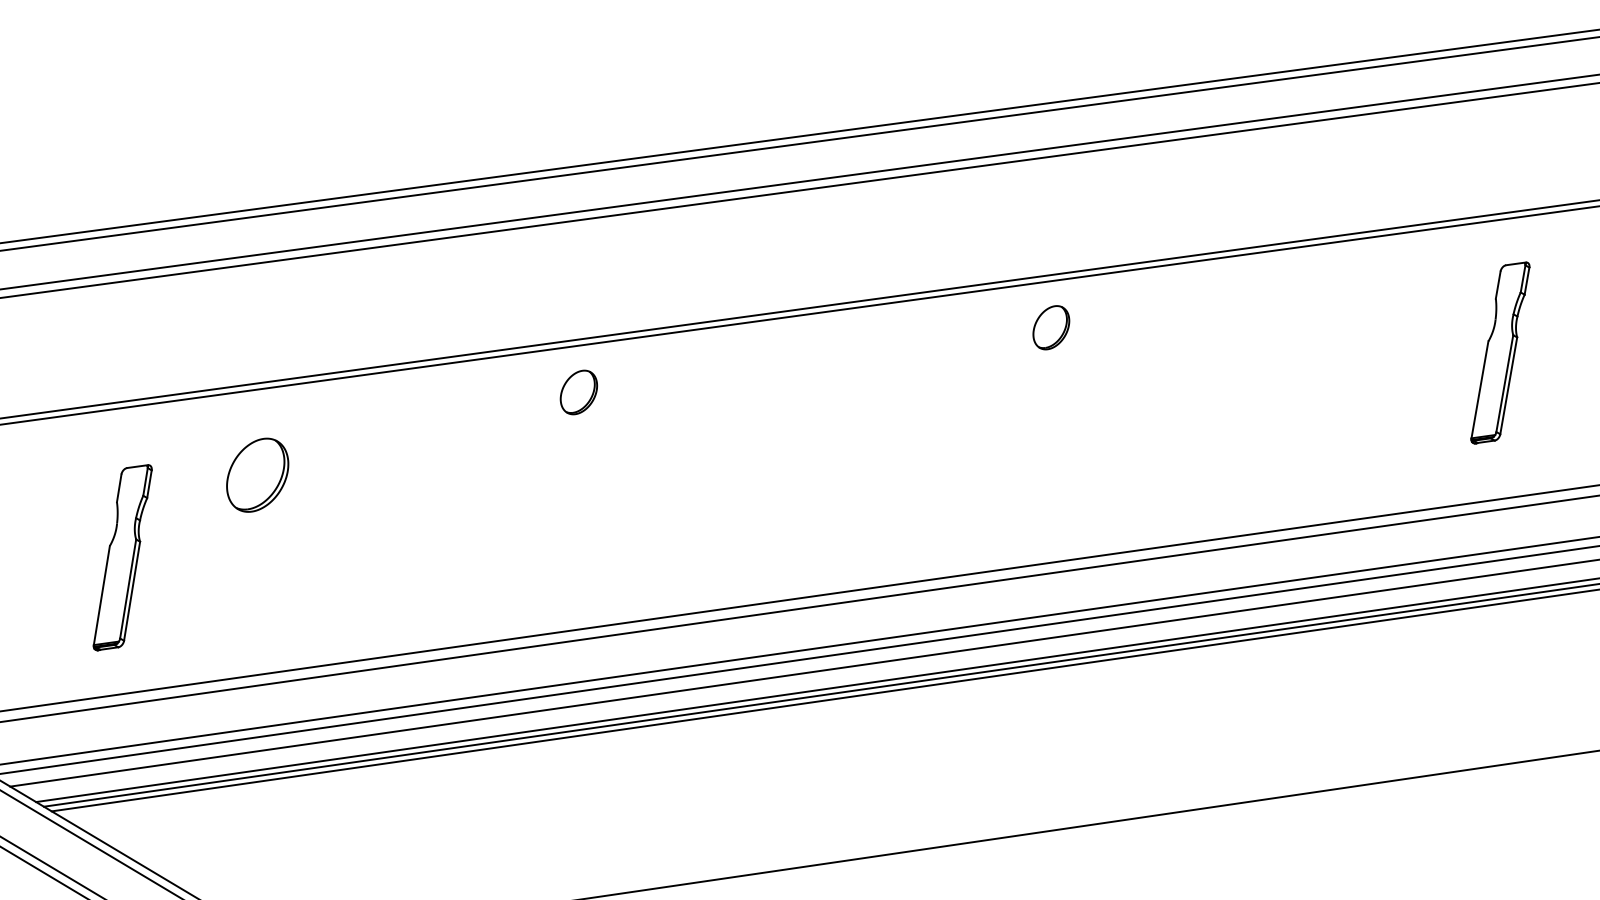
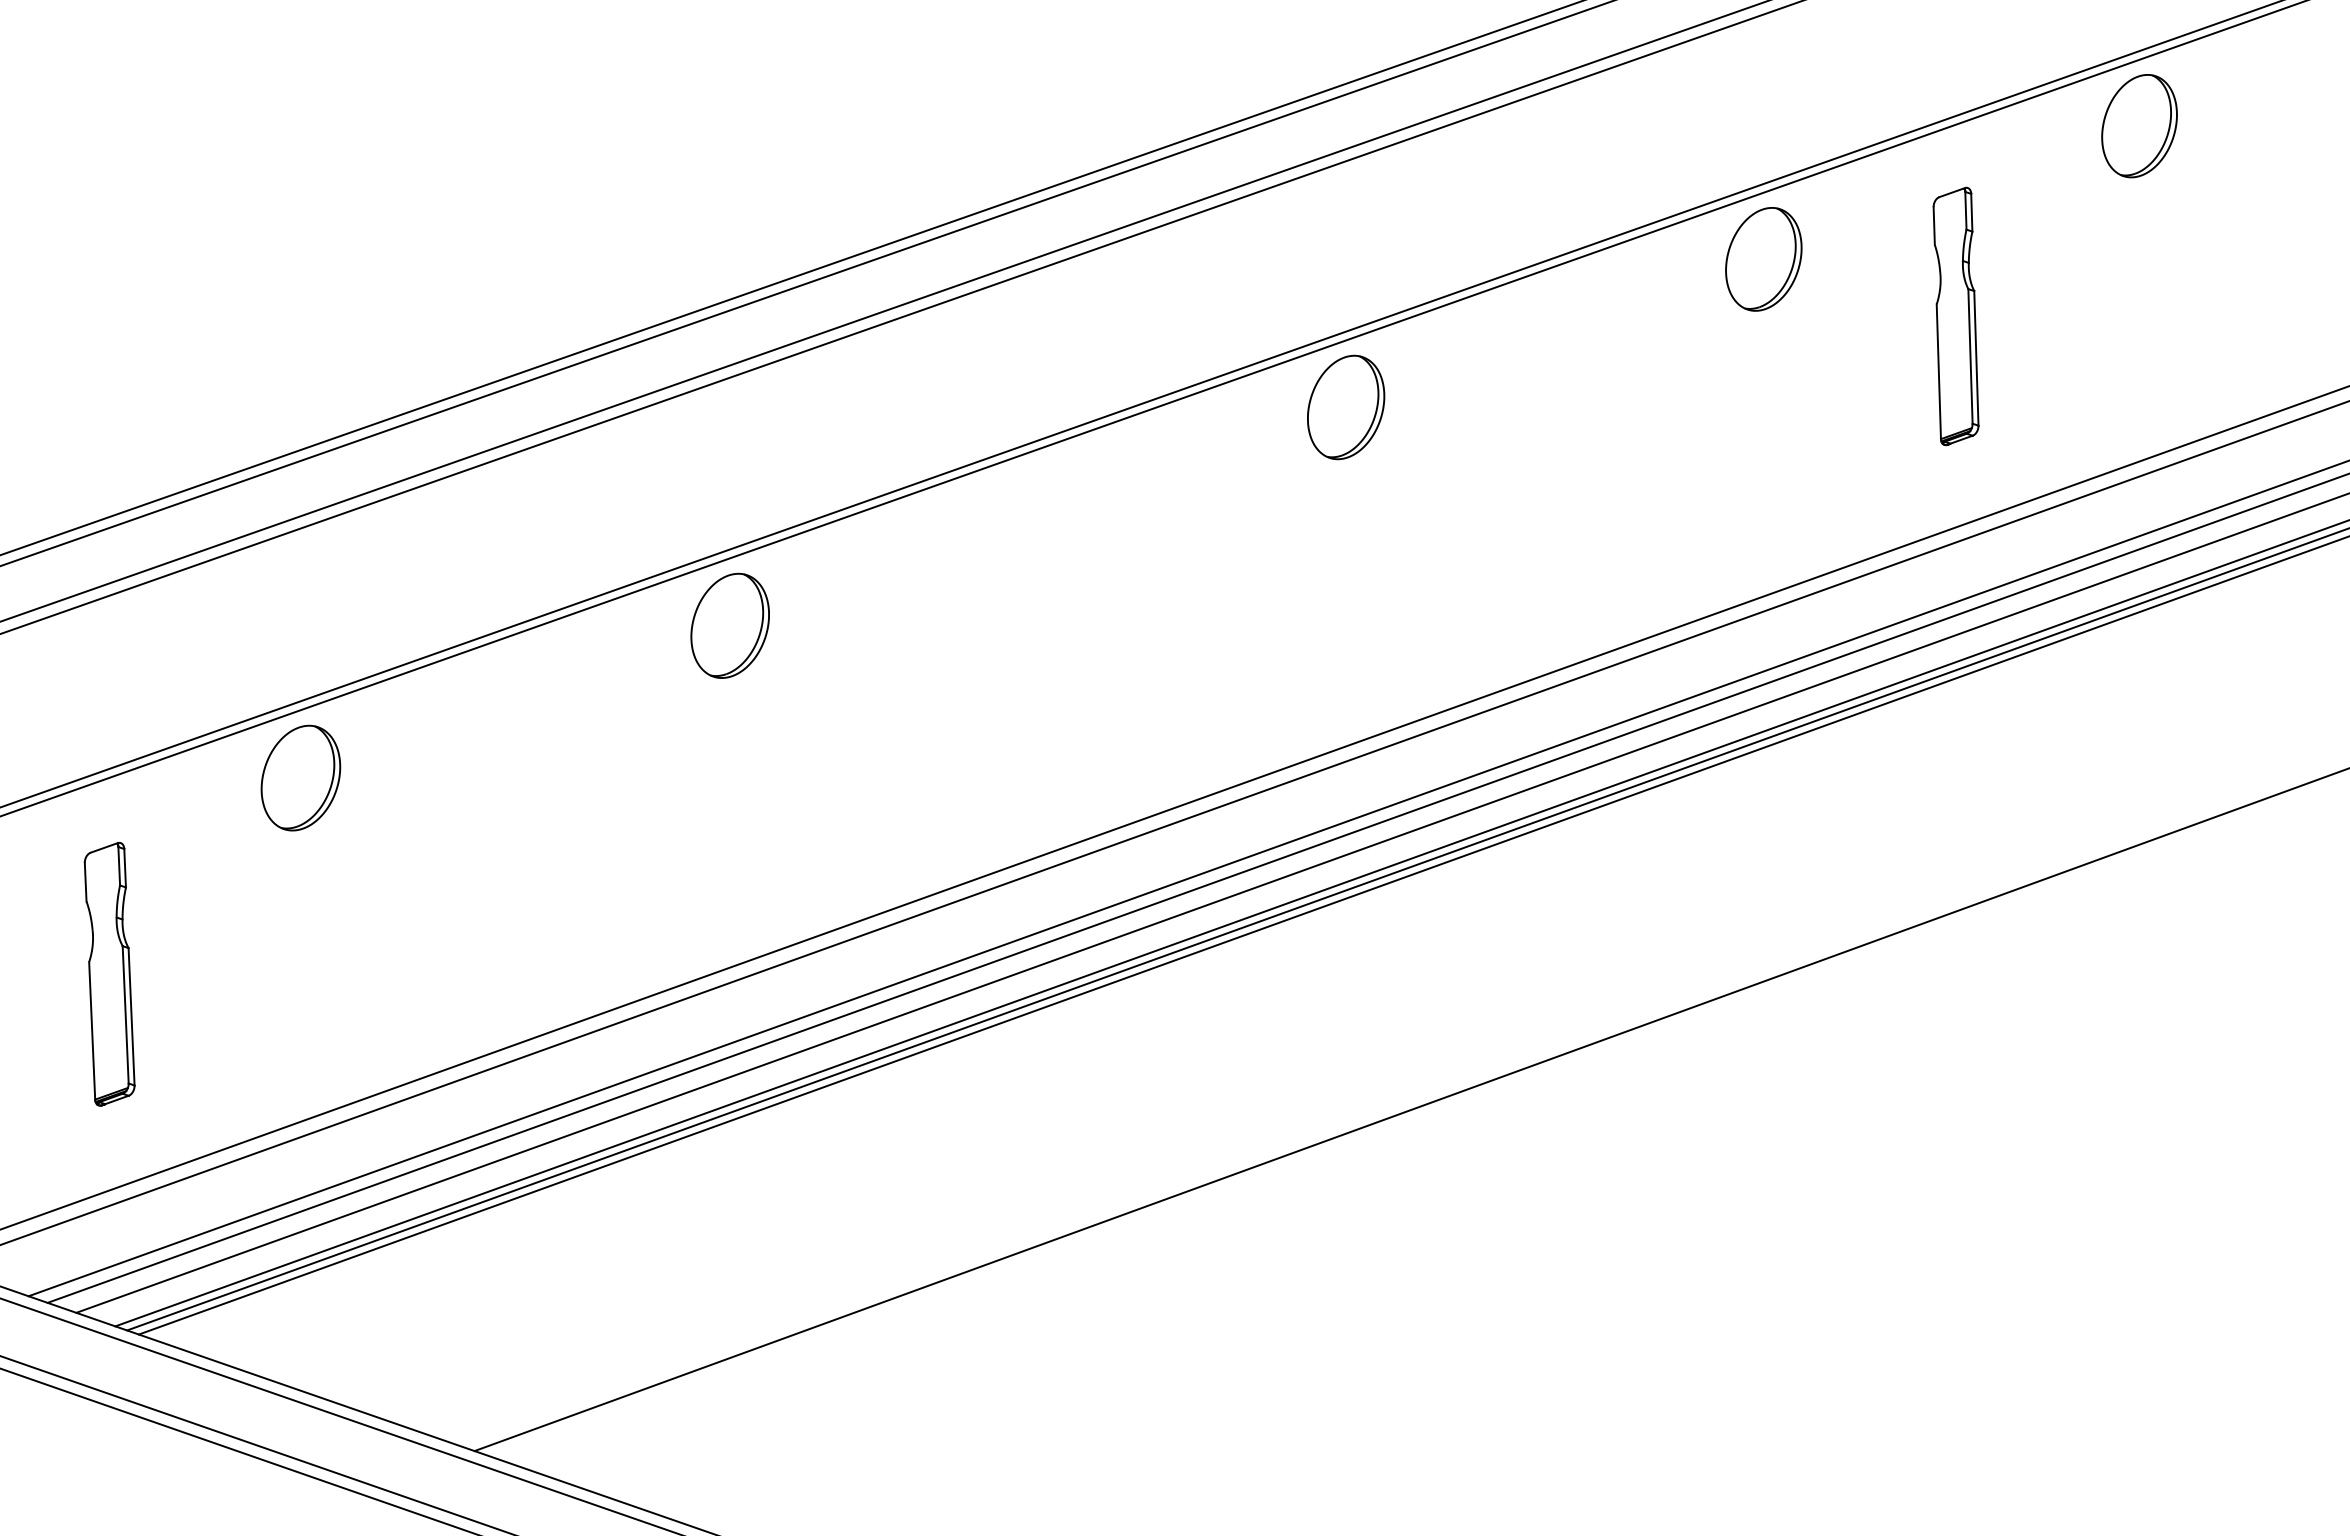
part: (1371, 283) -> (1763, 259), added
part: (1051, 327) -> (1346, 407), size x1.67
part: (578, 392) -> (729, 625), size x1.67
part: (257, 474) -> (300, 777), moved
part: (122, 557) -> (109, 974), moved

